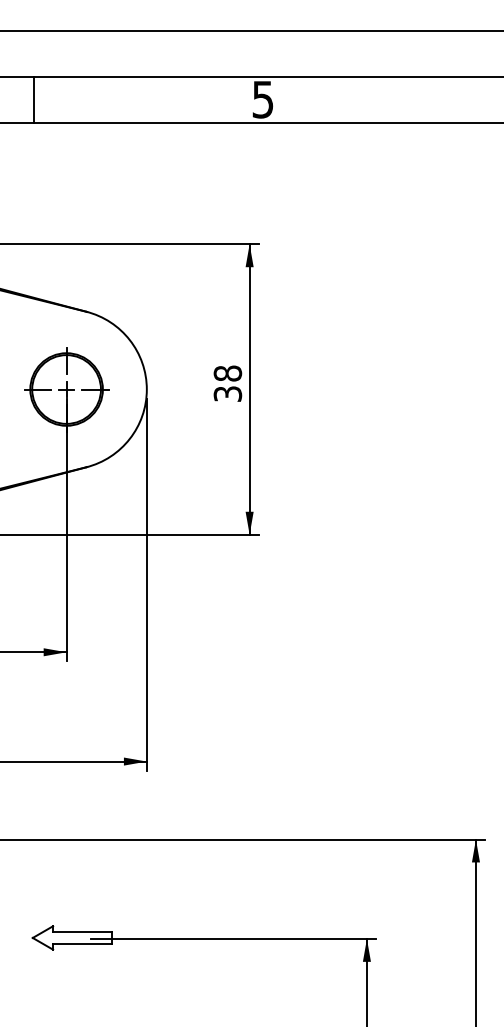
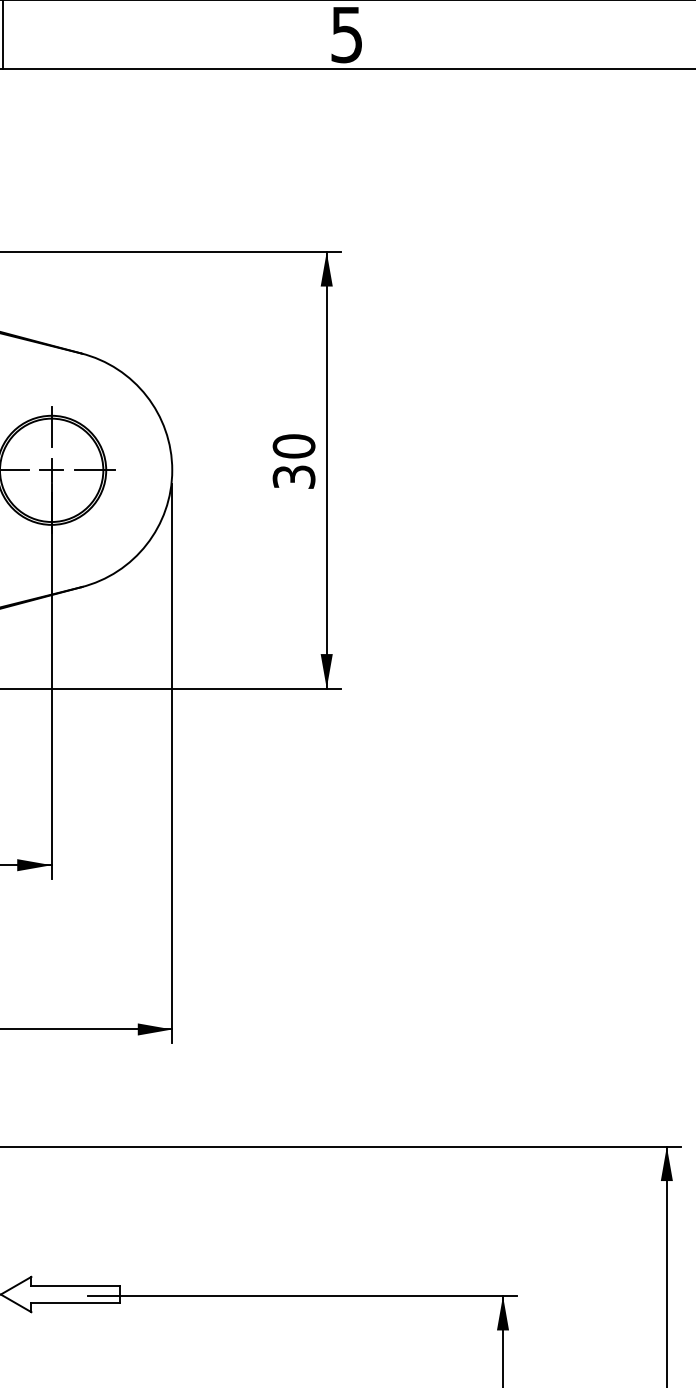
text: (227, 373) -> (293, 446), 38 -> 30

